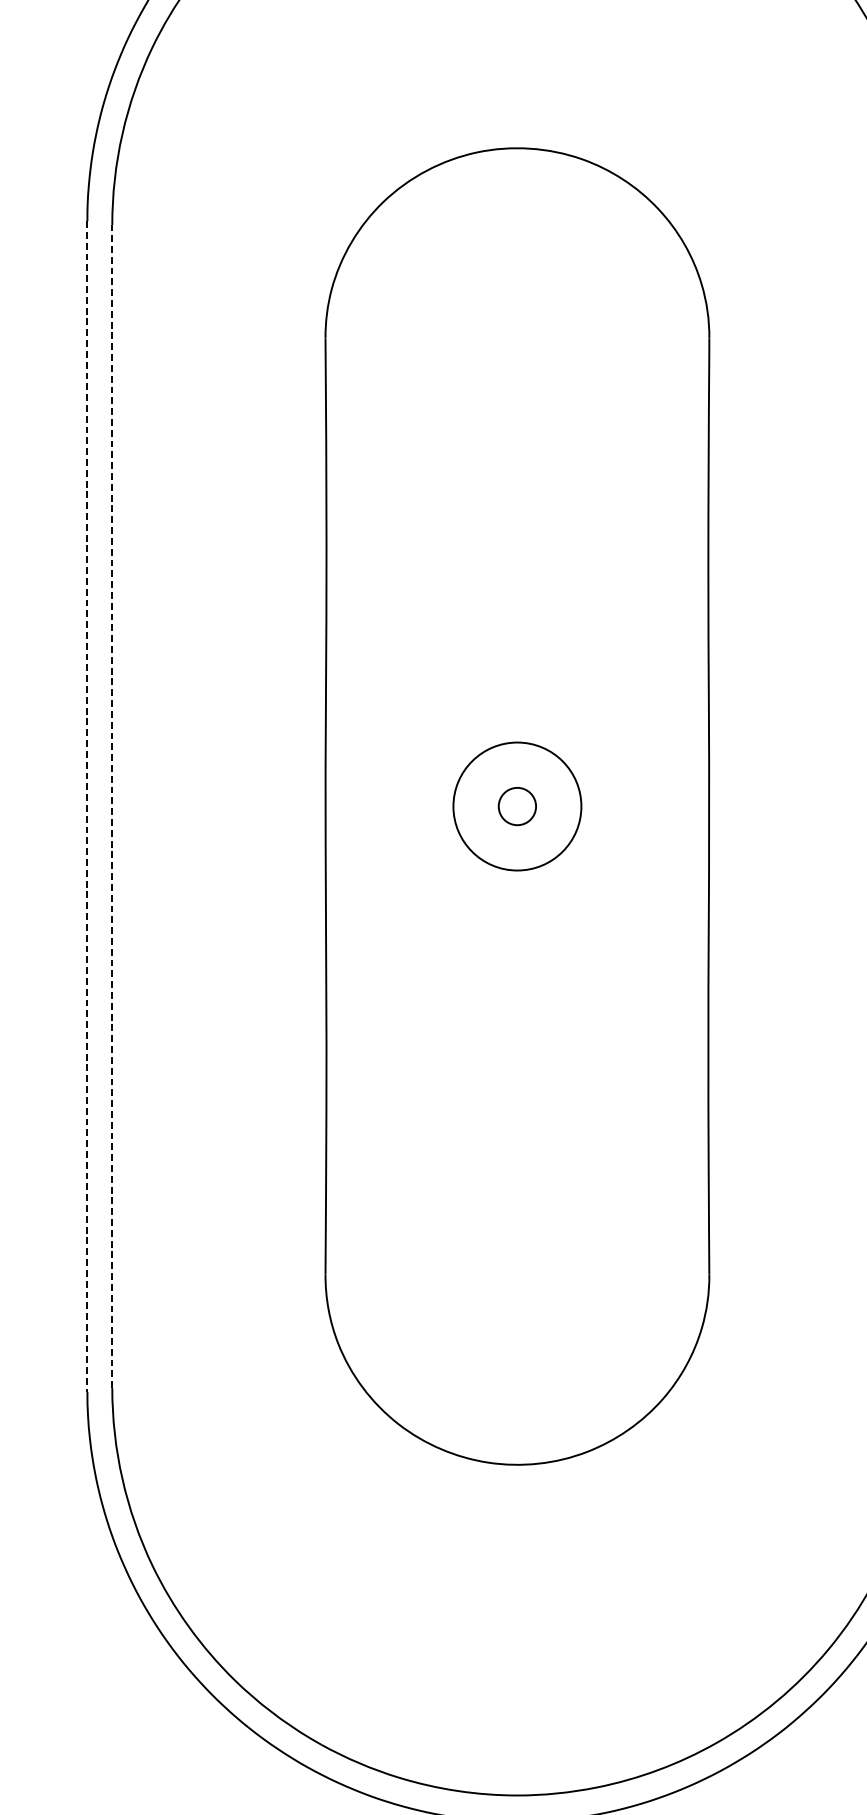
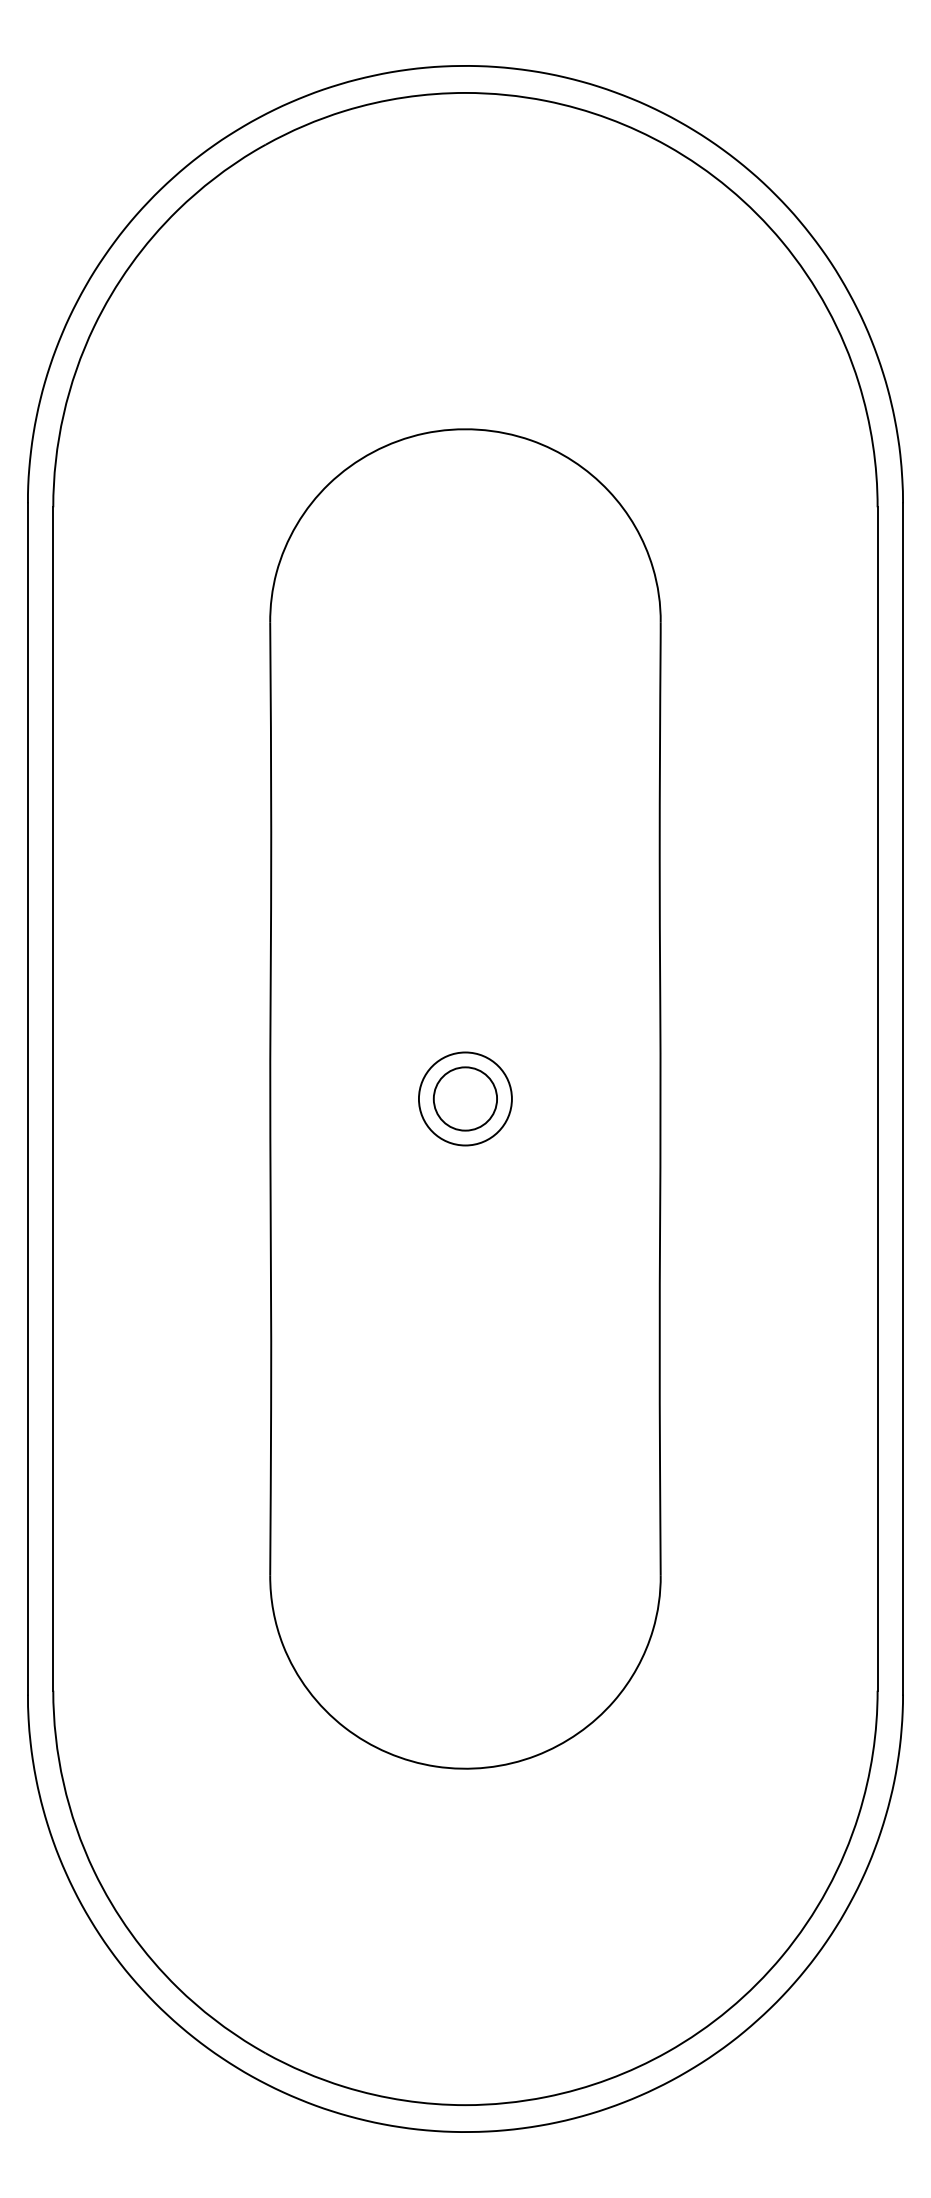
circle: (516, 806) -> (464, 1098), size x0.71
circle: (517, 806) -> (465, 1098), size x1.67
line: (86, 807) -> (27, 1099), dashed -> solid
line: (112, 807) -> (53, 1099), dashed -> solid

